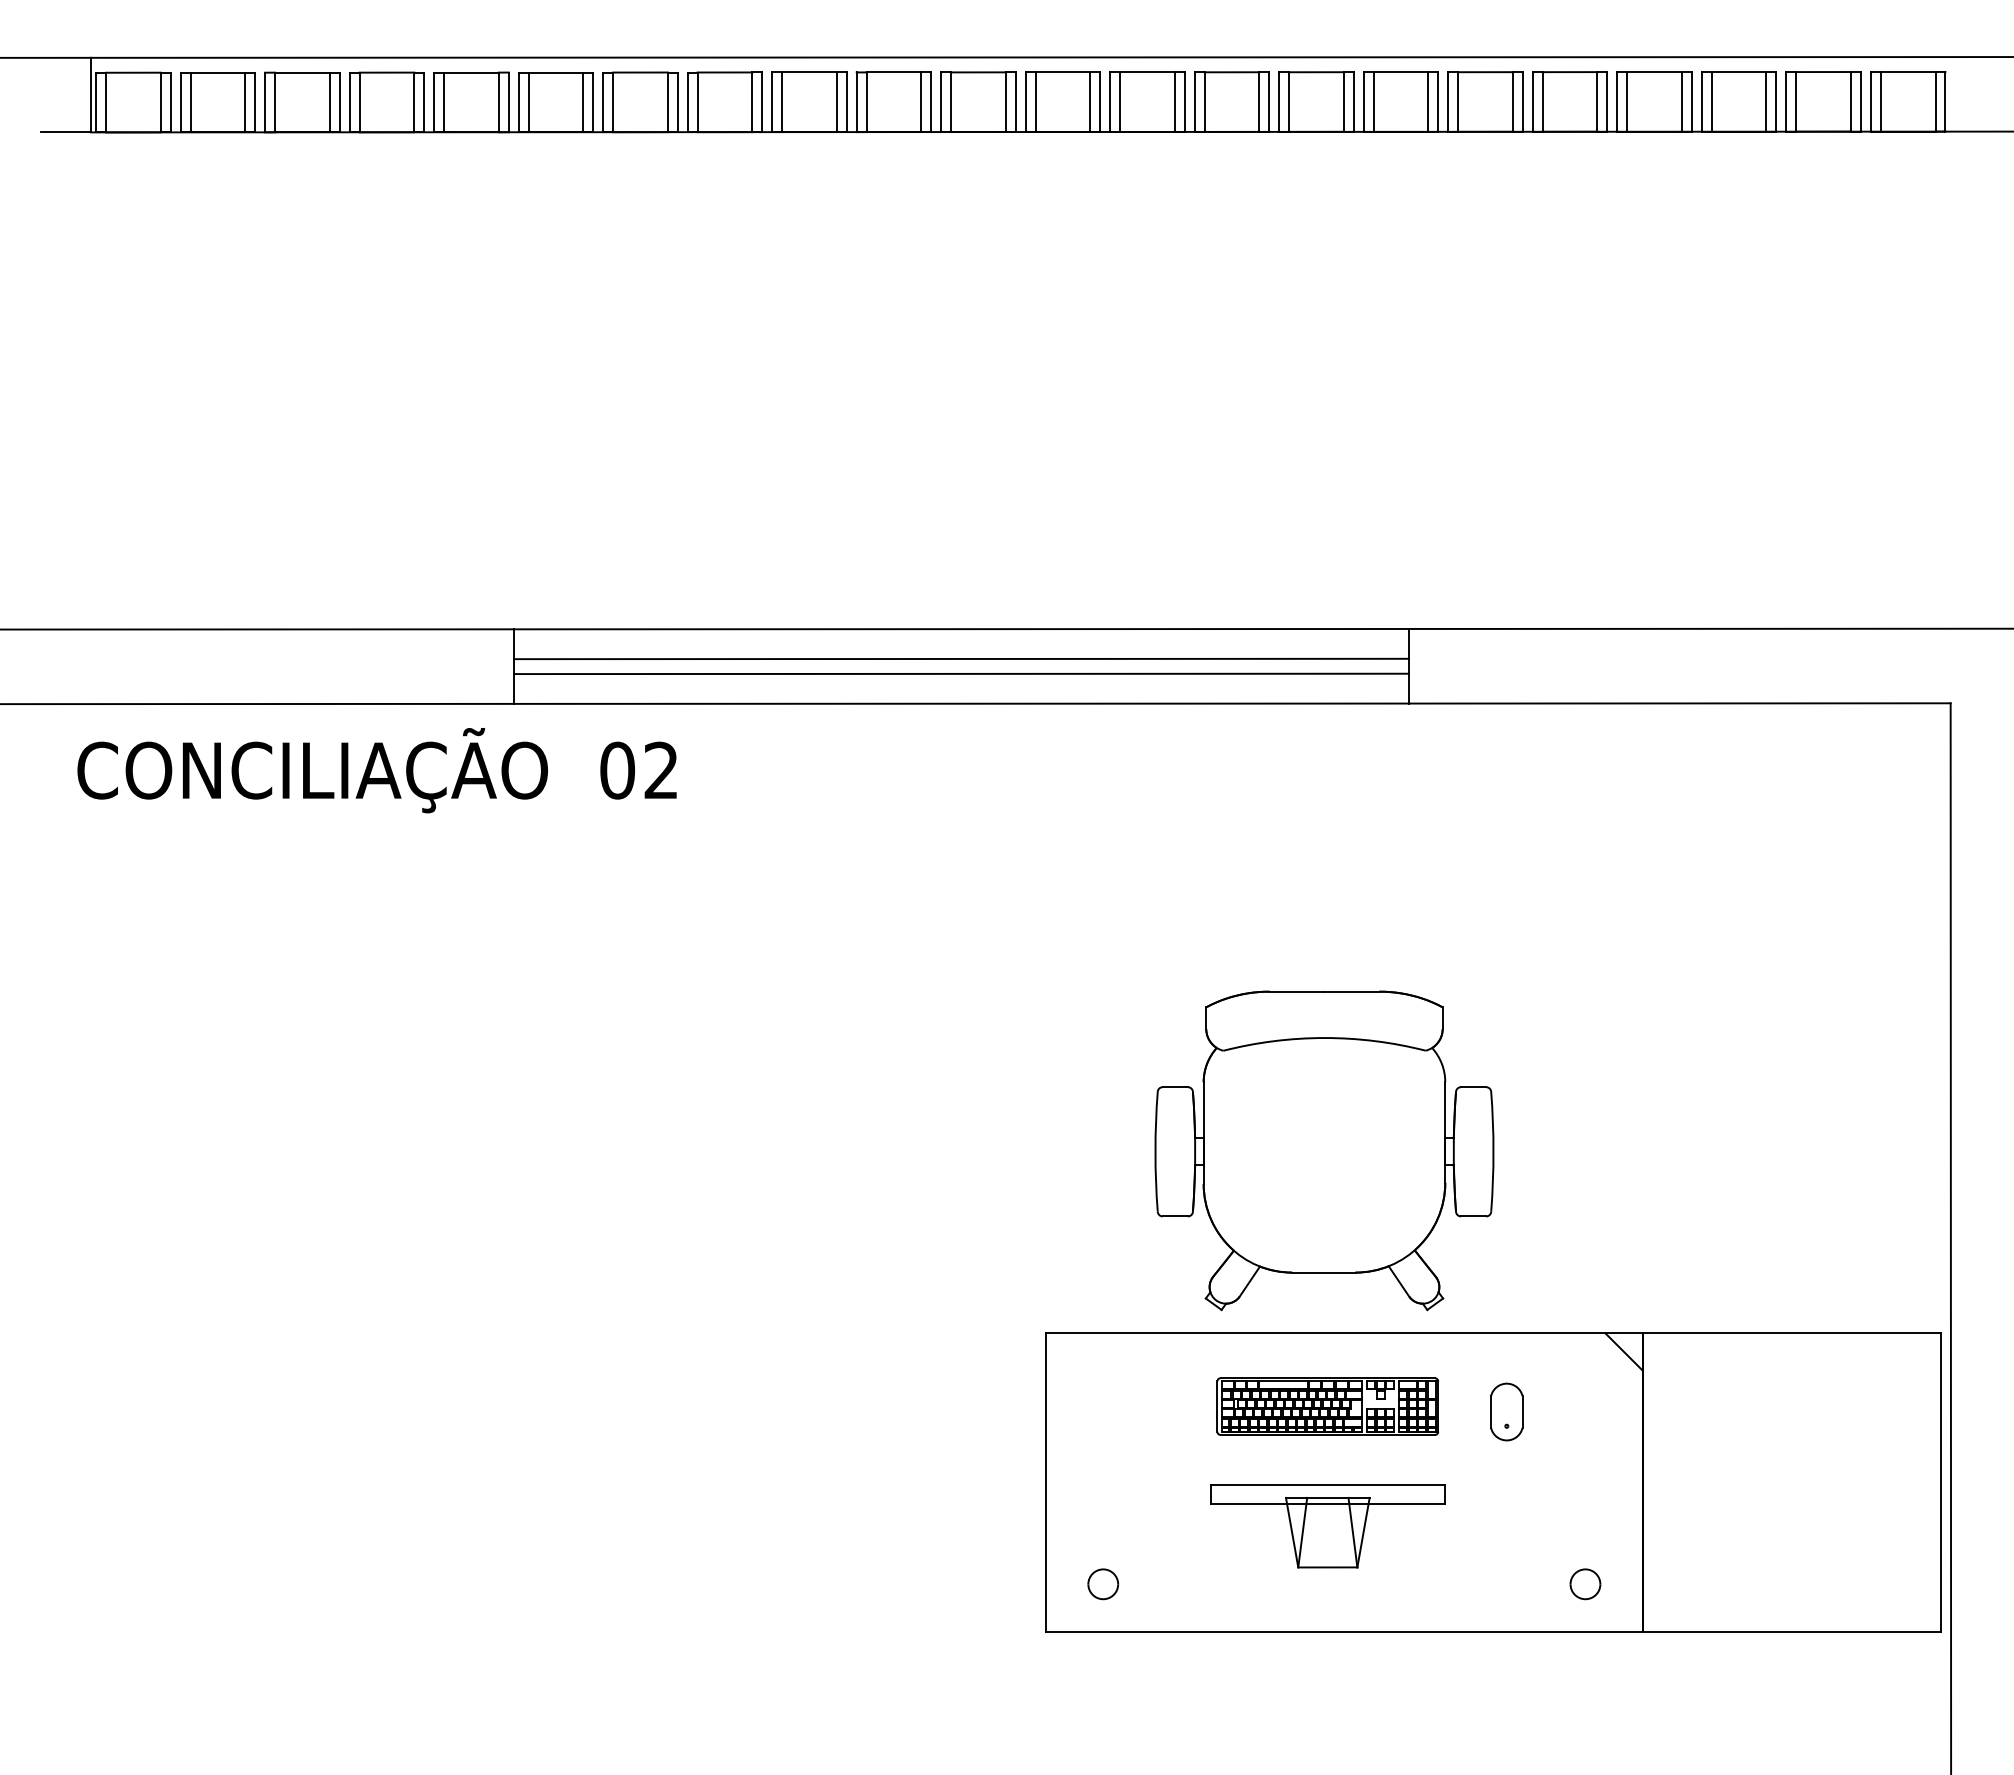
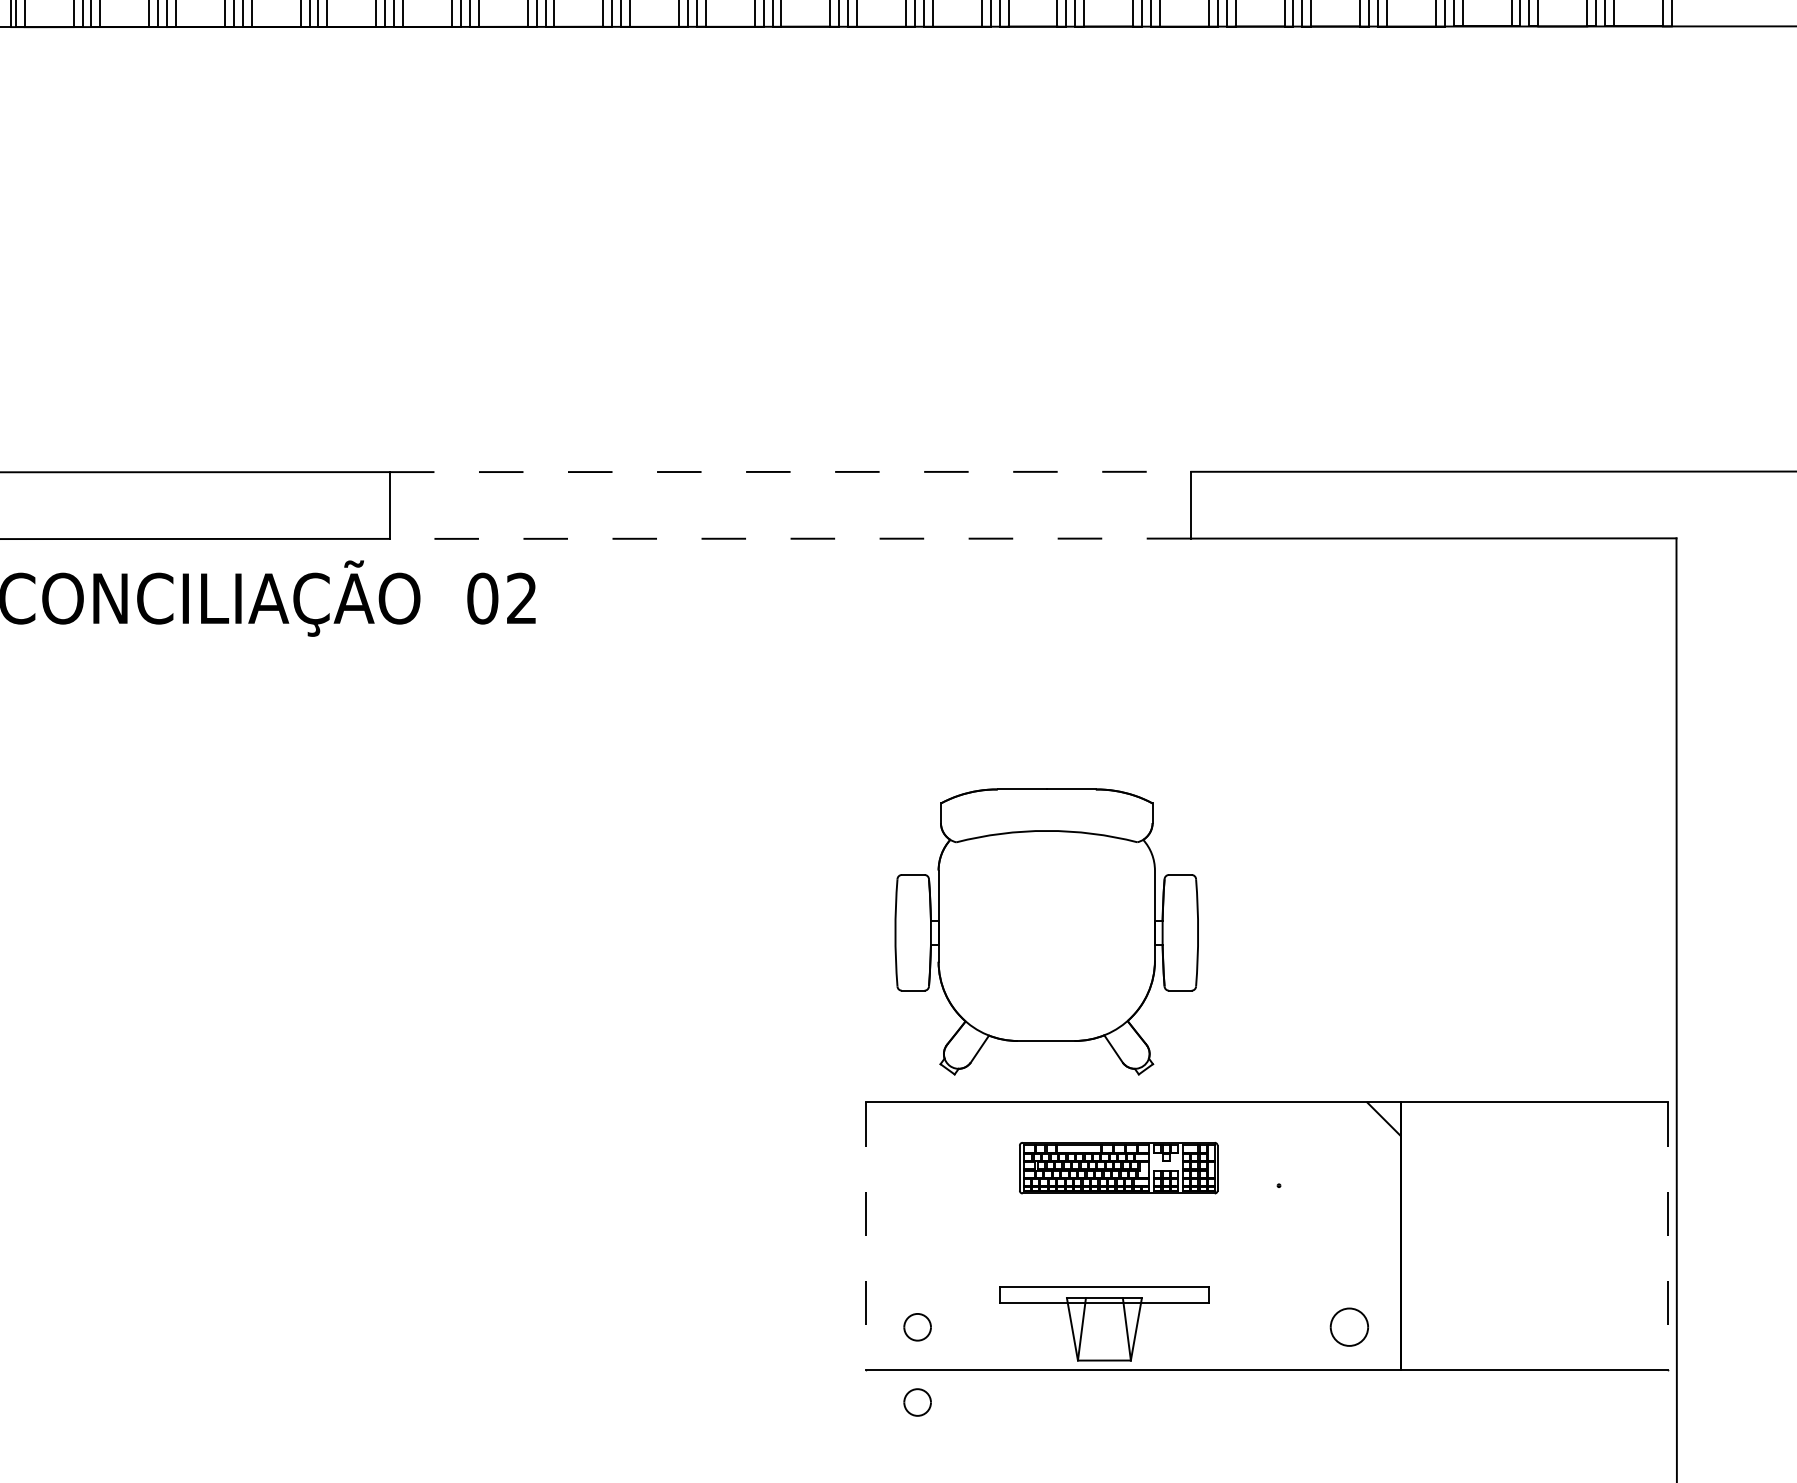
line: (961, 629) -> (790, 472), solid -> dashed
line: (960, 658) -> (789, 498), removed
line: (960, 673) -> (789, 511), removed
line: (960, 703) -> (789, 538), solid -> dashed
part: (1324, 1150) -> (1046, 931), moved
part: (1506, 1411) -> (1278, 1172), removed
line: (1046, 1482) -> (866, 1236), solid -> dashed
line: (1941, 1482) -> (1668, 1236), solid -> dashed
part: (1327, 1526) -> (1104, 1323), moved
part: (1585, 1584) -> (1349, 1327), size x1.4
part: (1103, 1668) -> (917, 1402), added

